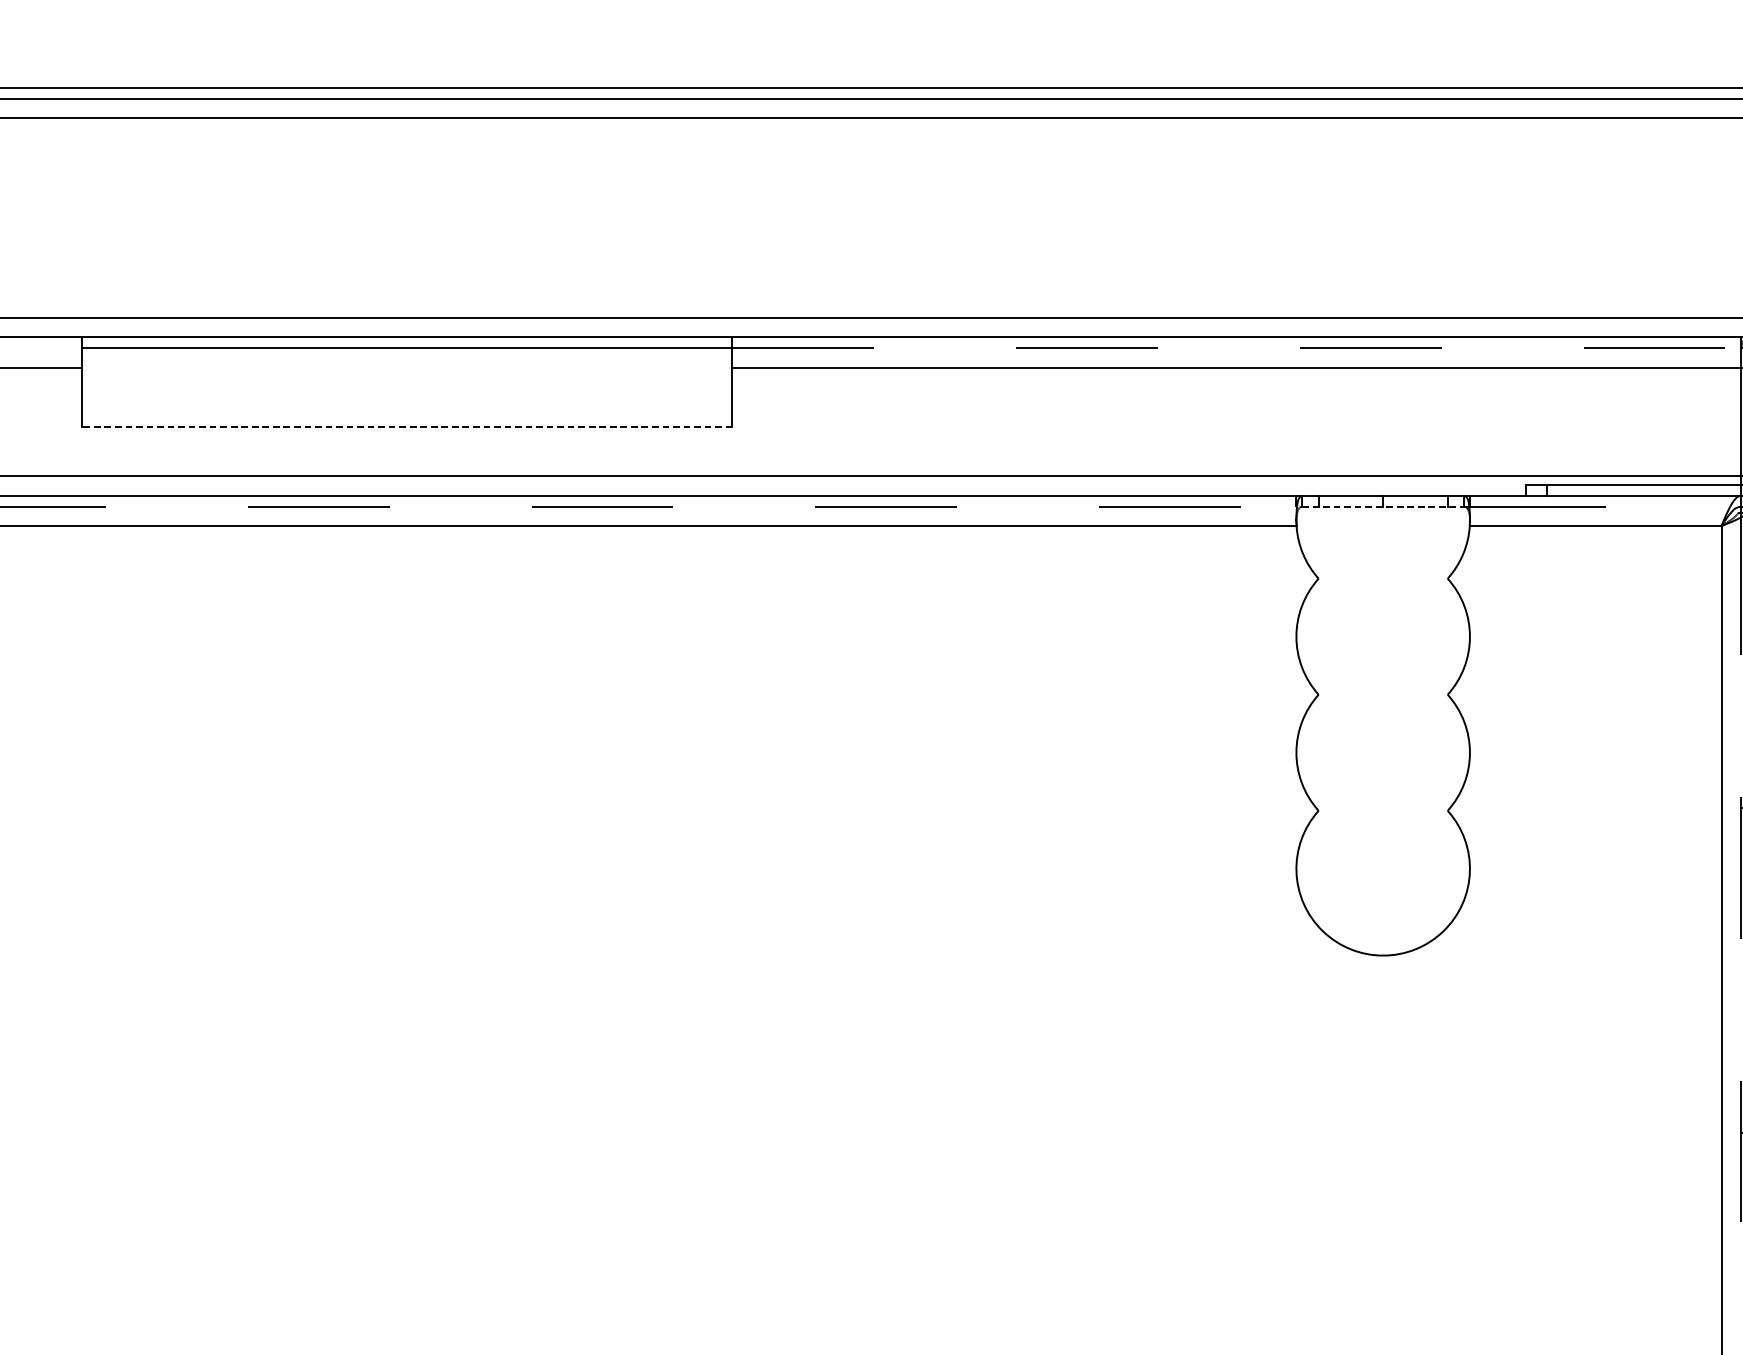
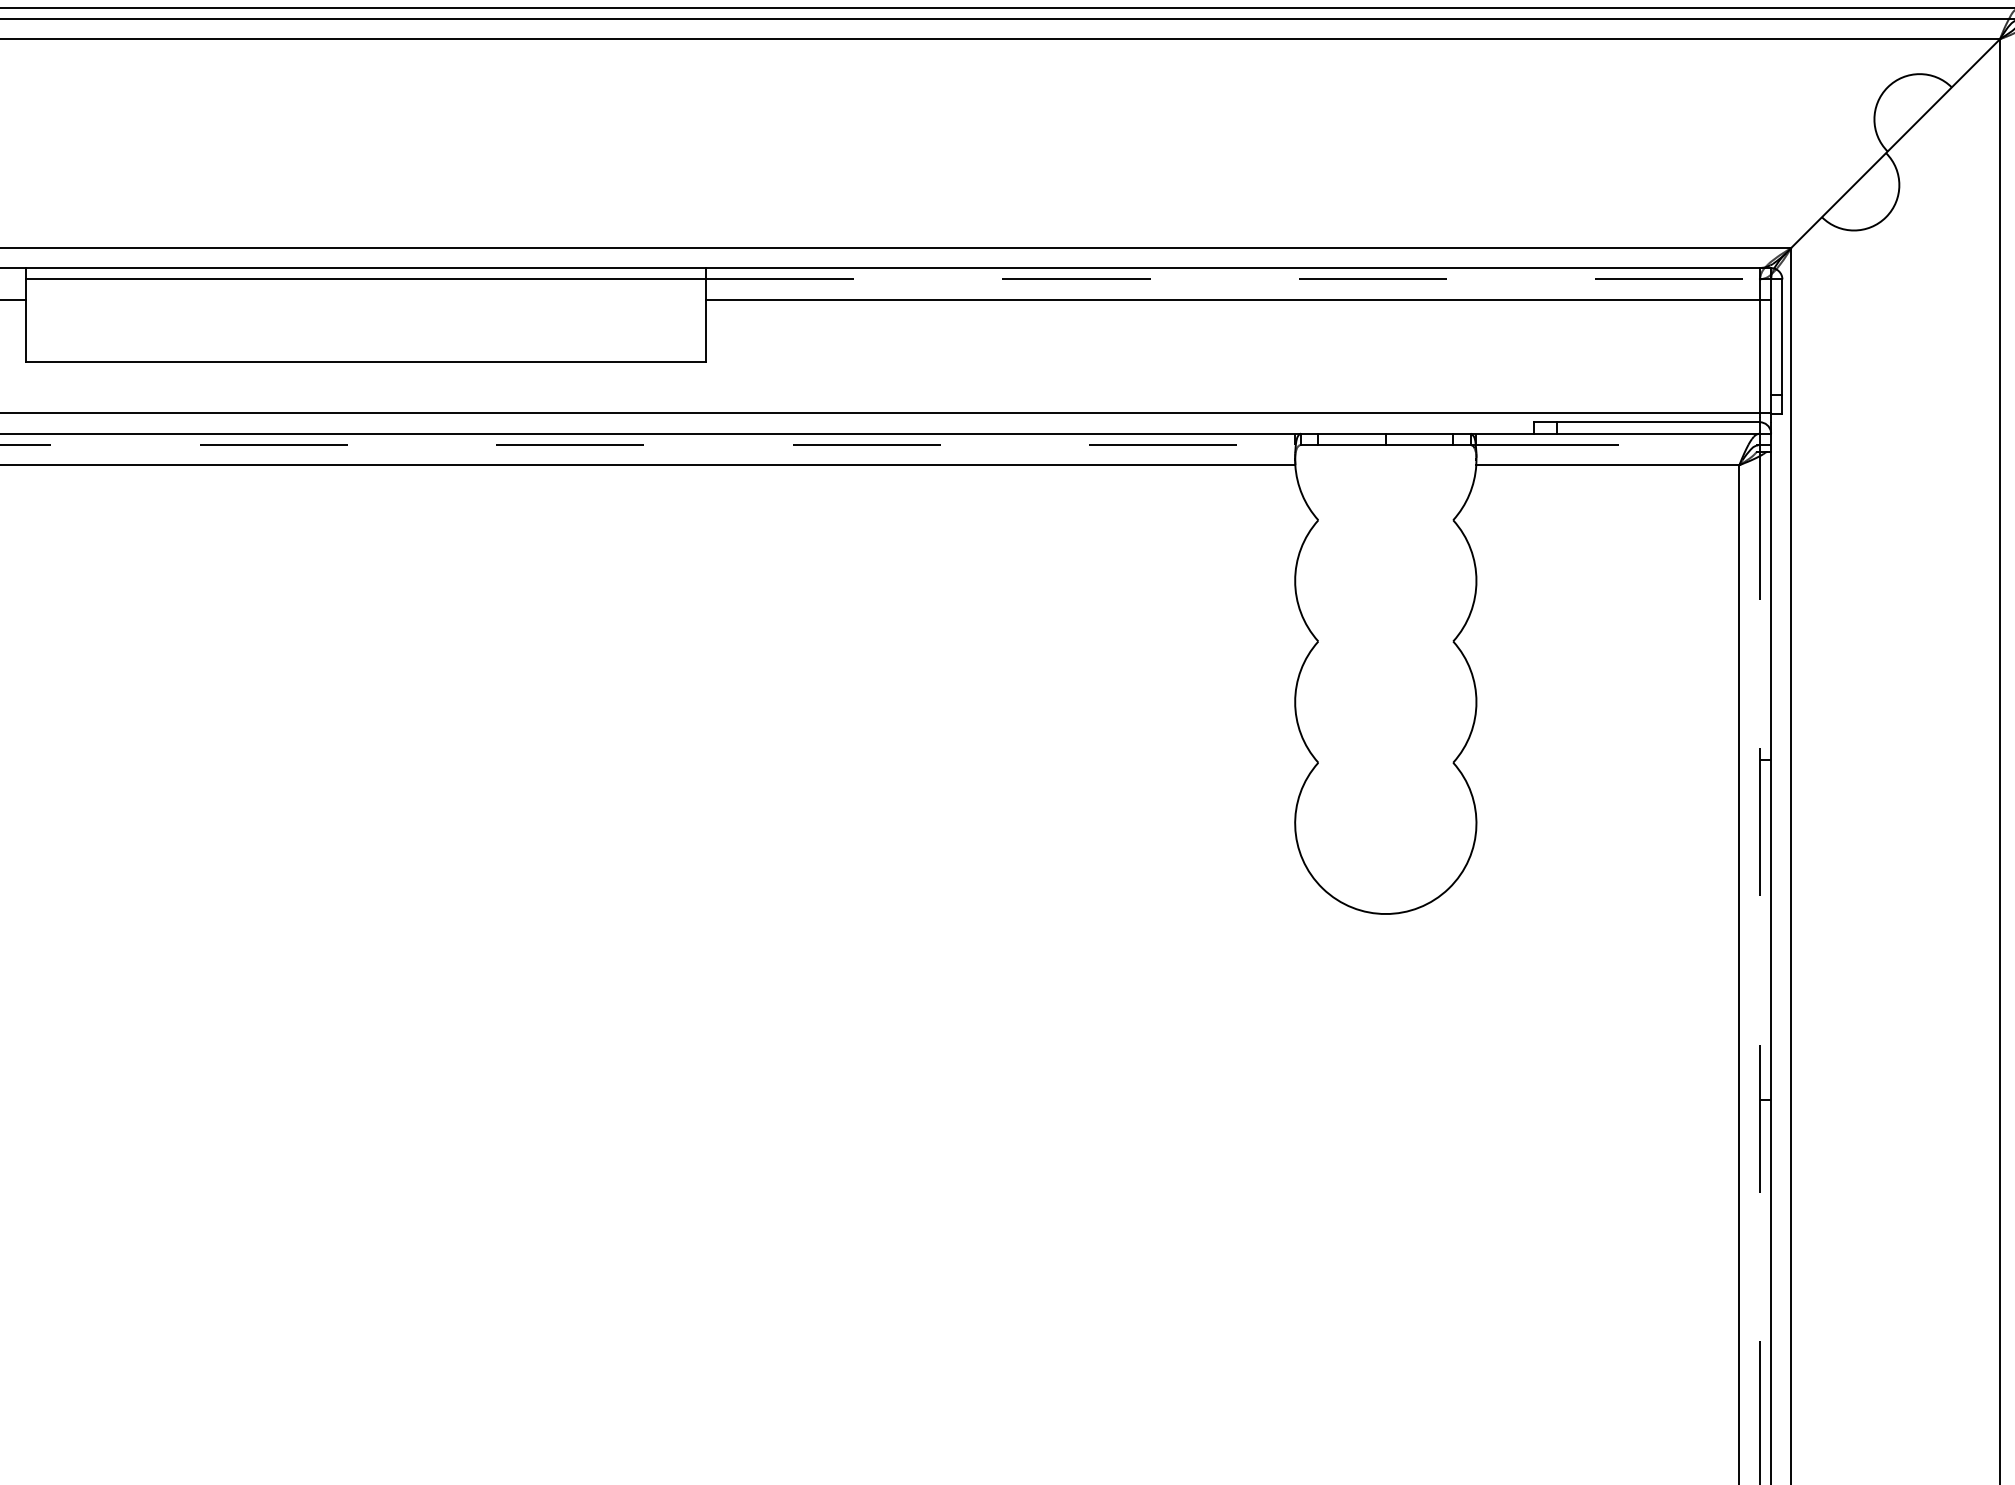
line: (406, 426) -> (365, 361), dashed -> solid
line: (1382, 506) -> (1385, 444), dashed -> solid

